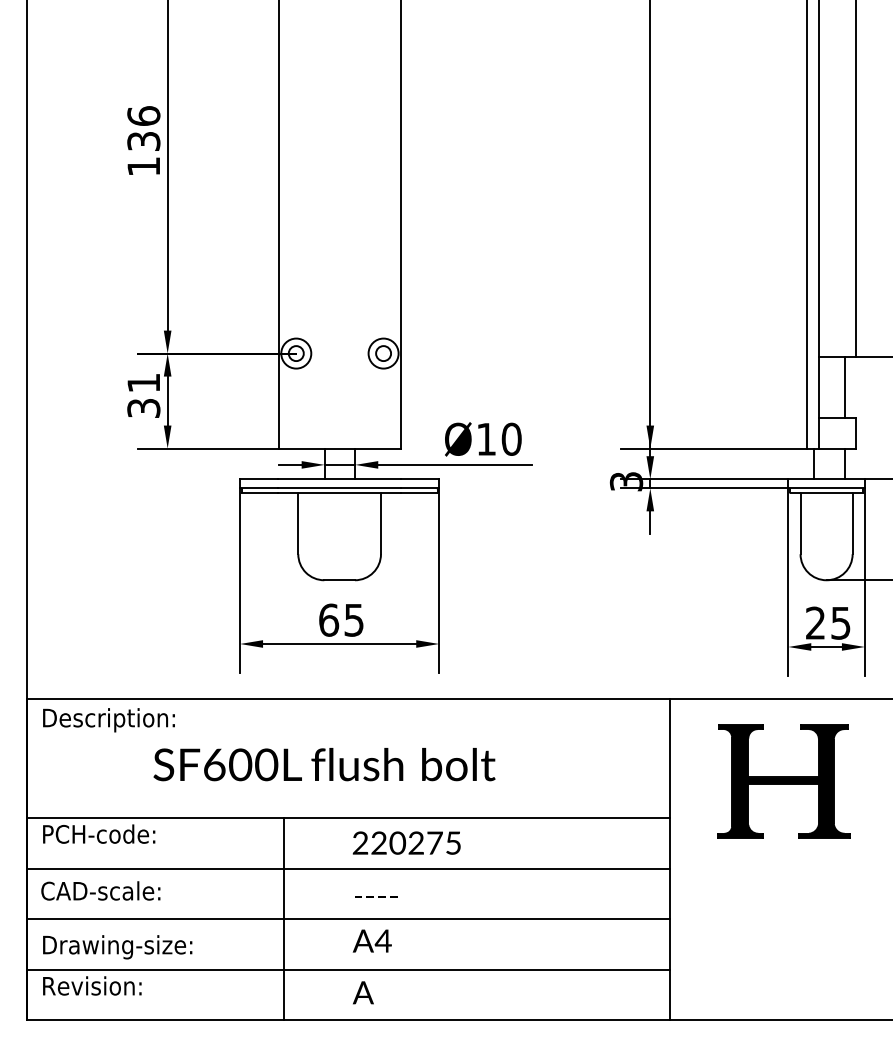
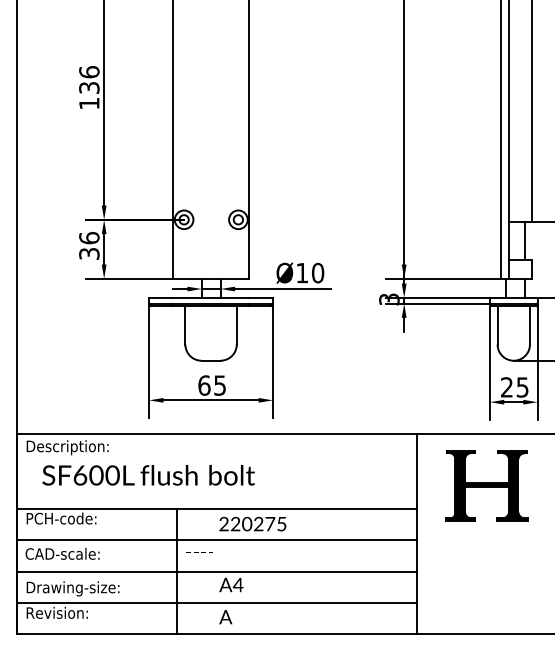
text: (144, 382) -> (89, 237), 31 -> 36
text: (324, 764) -> (148, 475), moved
text: (375, 896) -> (199, 552), moved

